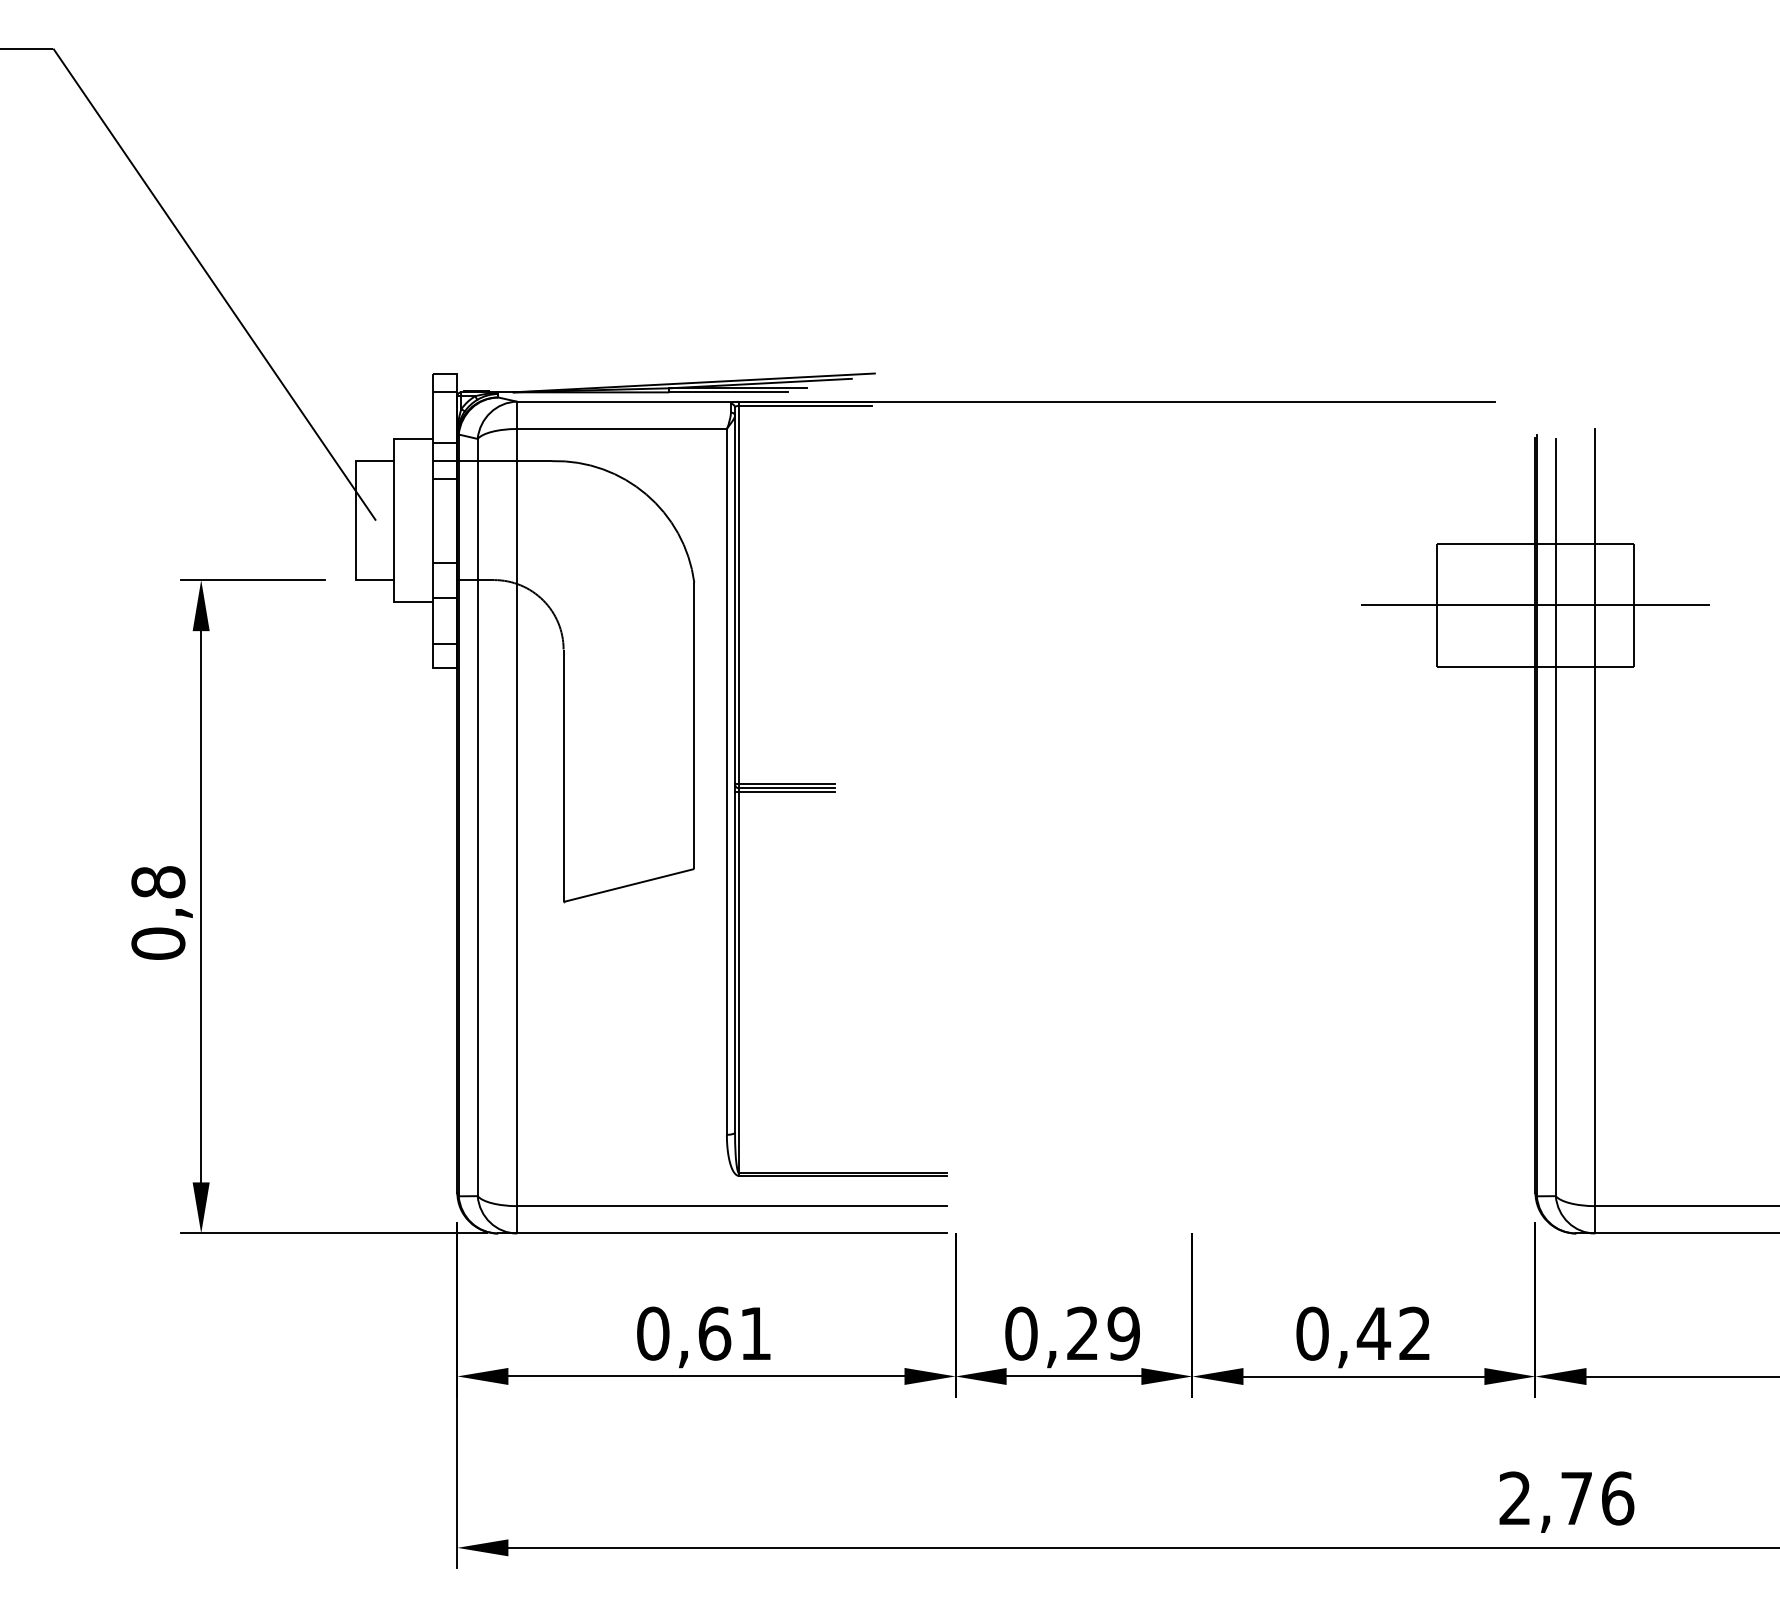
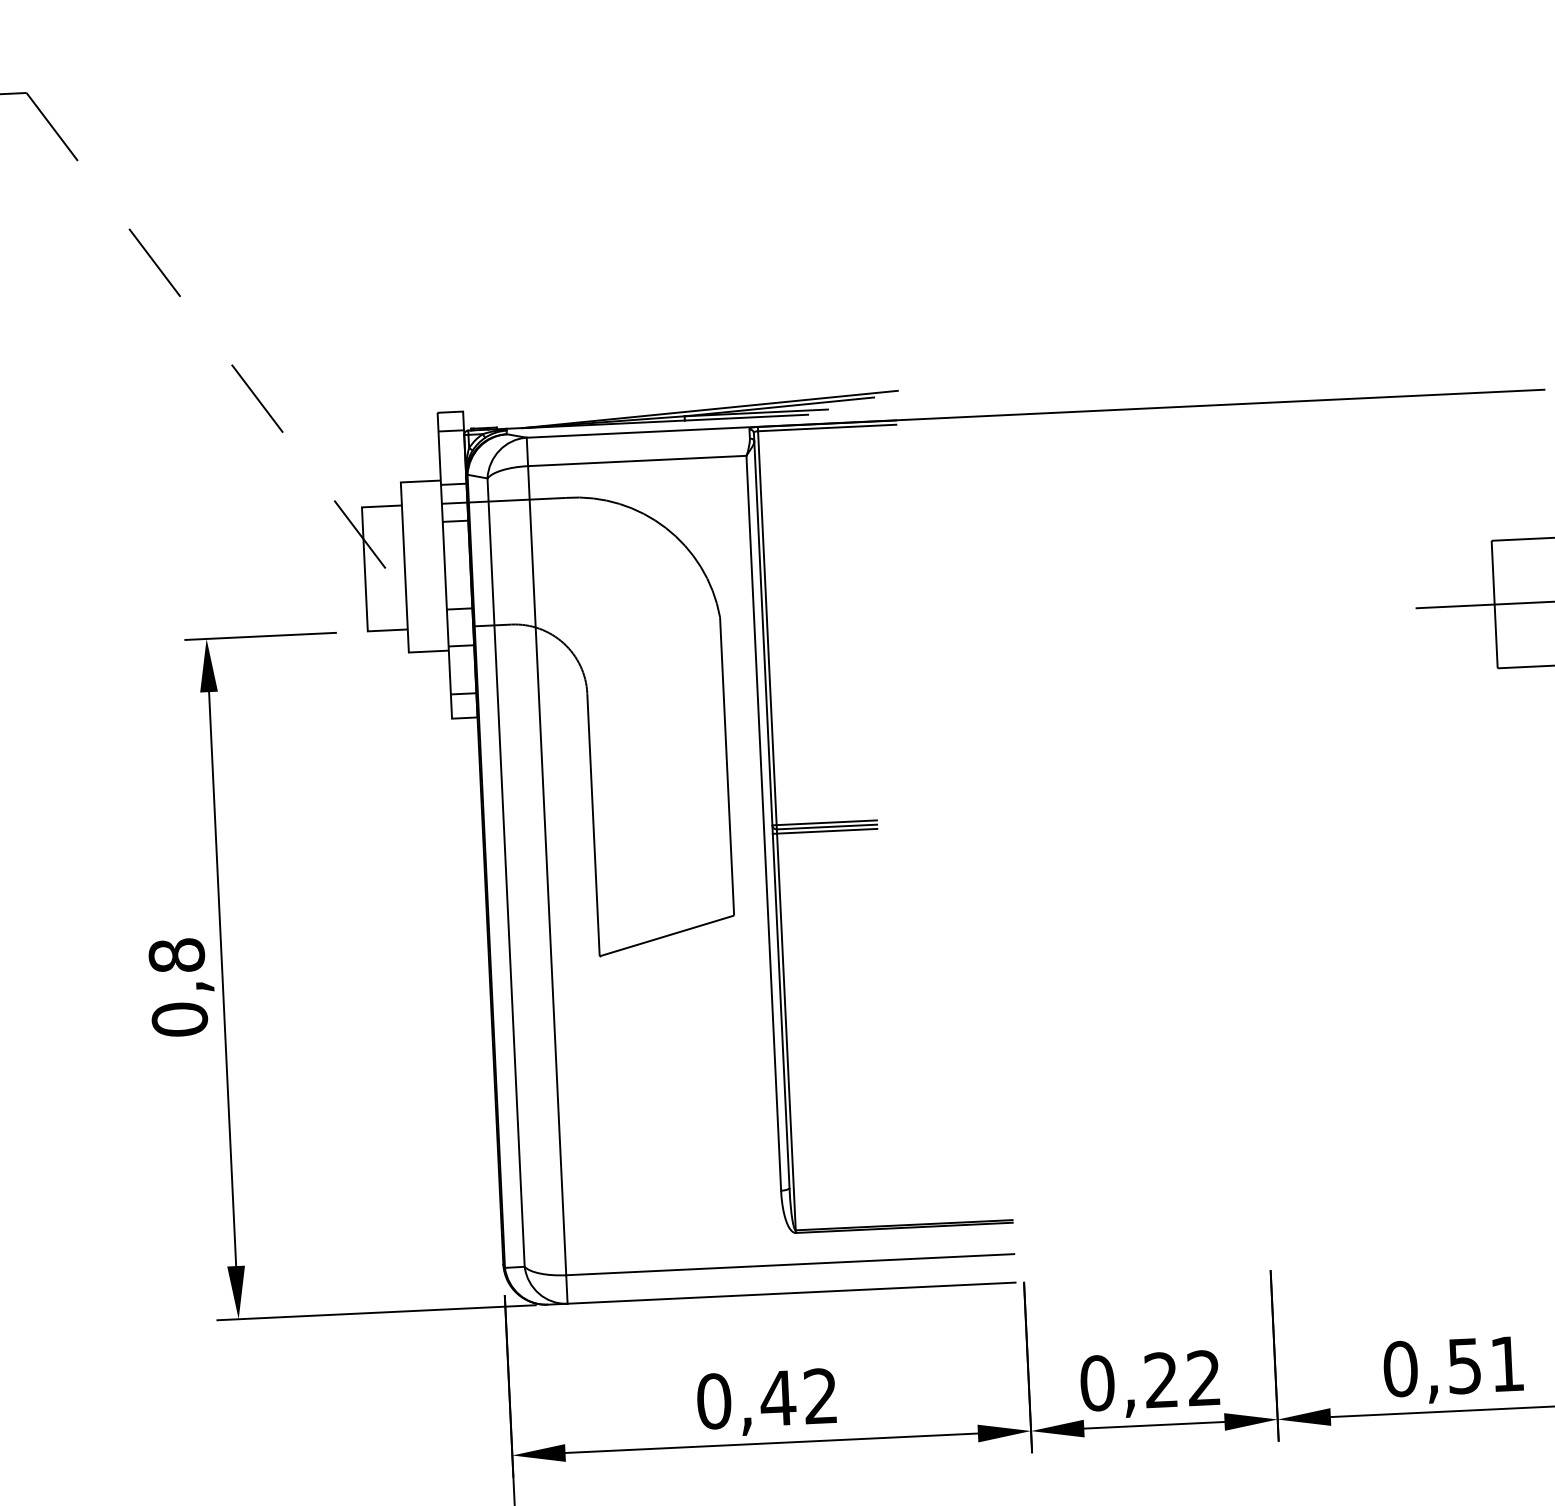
line: (214, 284) -> (205, 330), solid -> dashed
text: (733, 1333) -> (797, 1397), 0,61 -> 0,42
text: (1123, 1333) -> (1203, 1378), 0,29 -> 0,22
text: (1392, 1333) -> (1483, 1364), 0,42 -> 0,51

